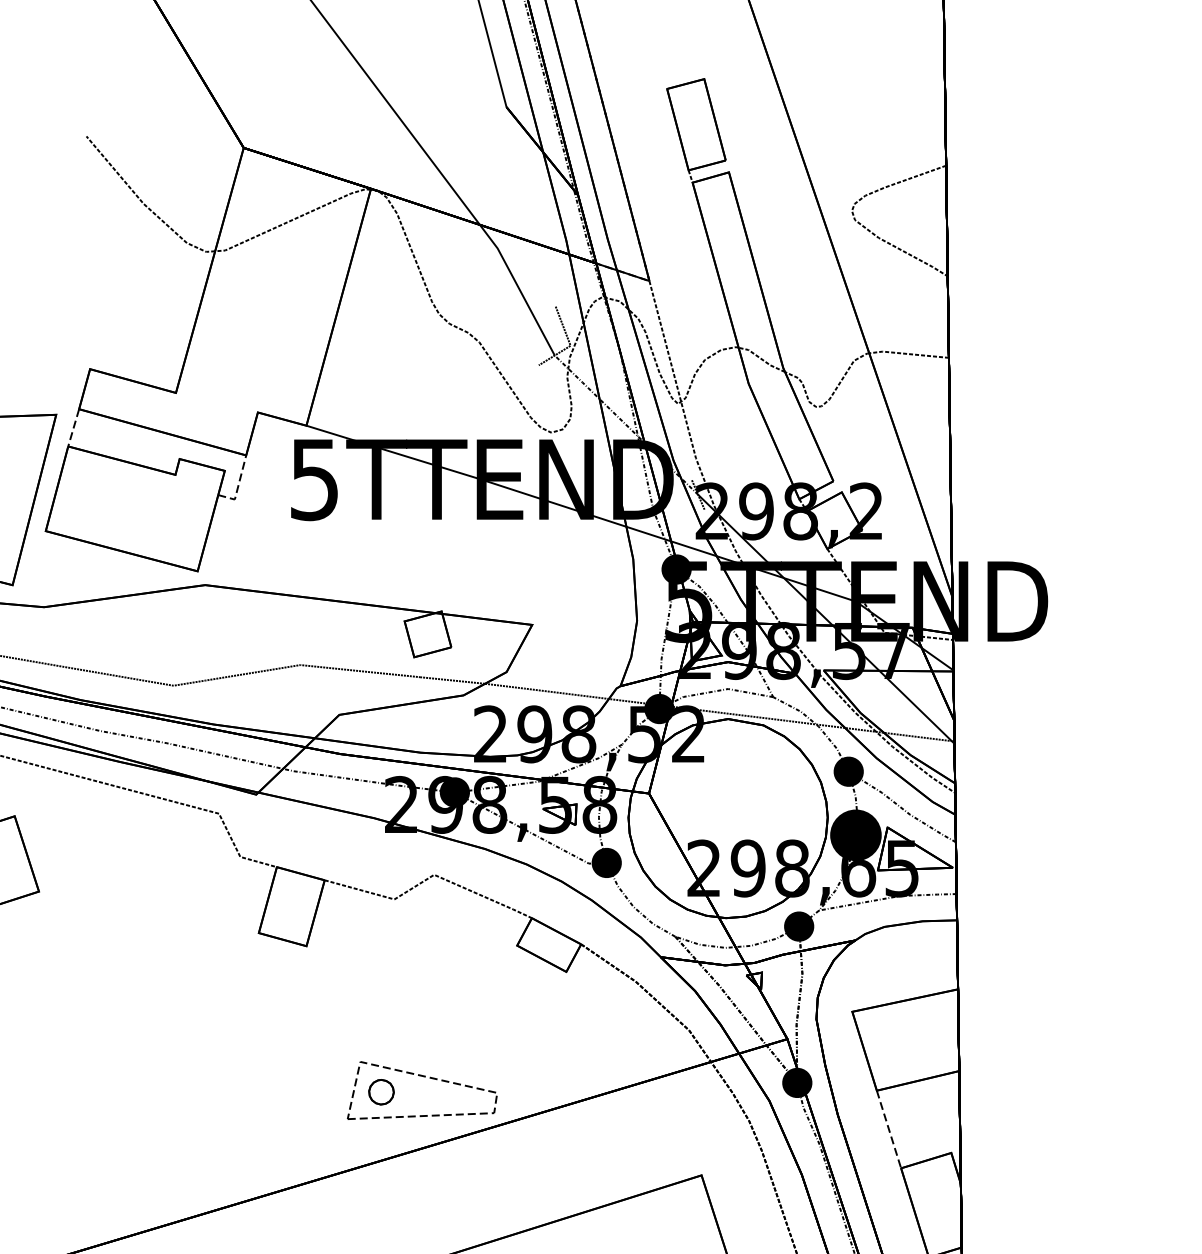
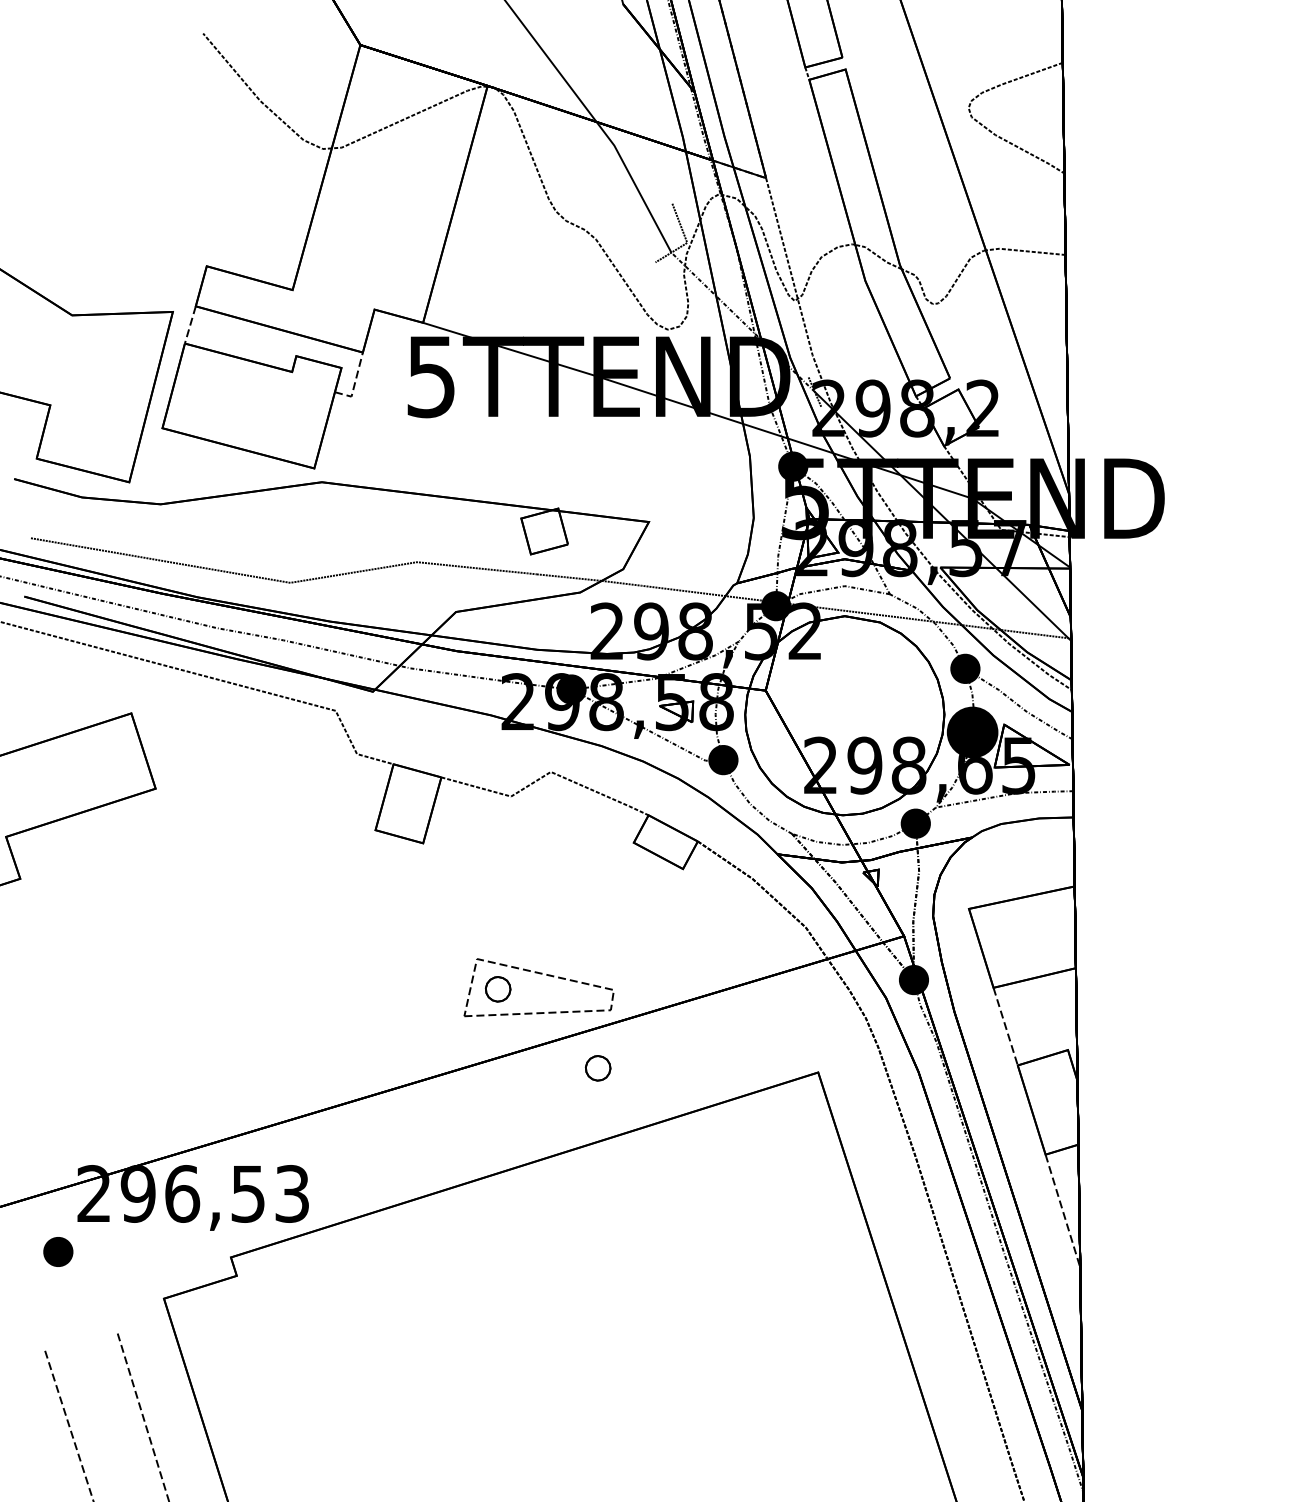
part: (480, 1171) -> (597, 1068), added

